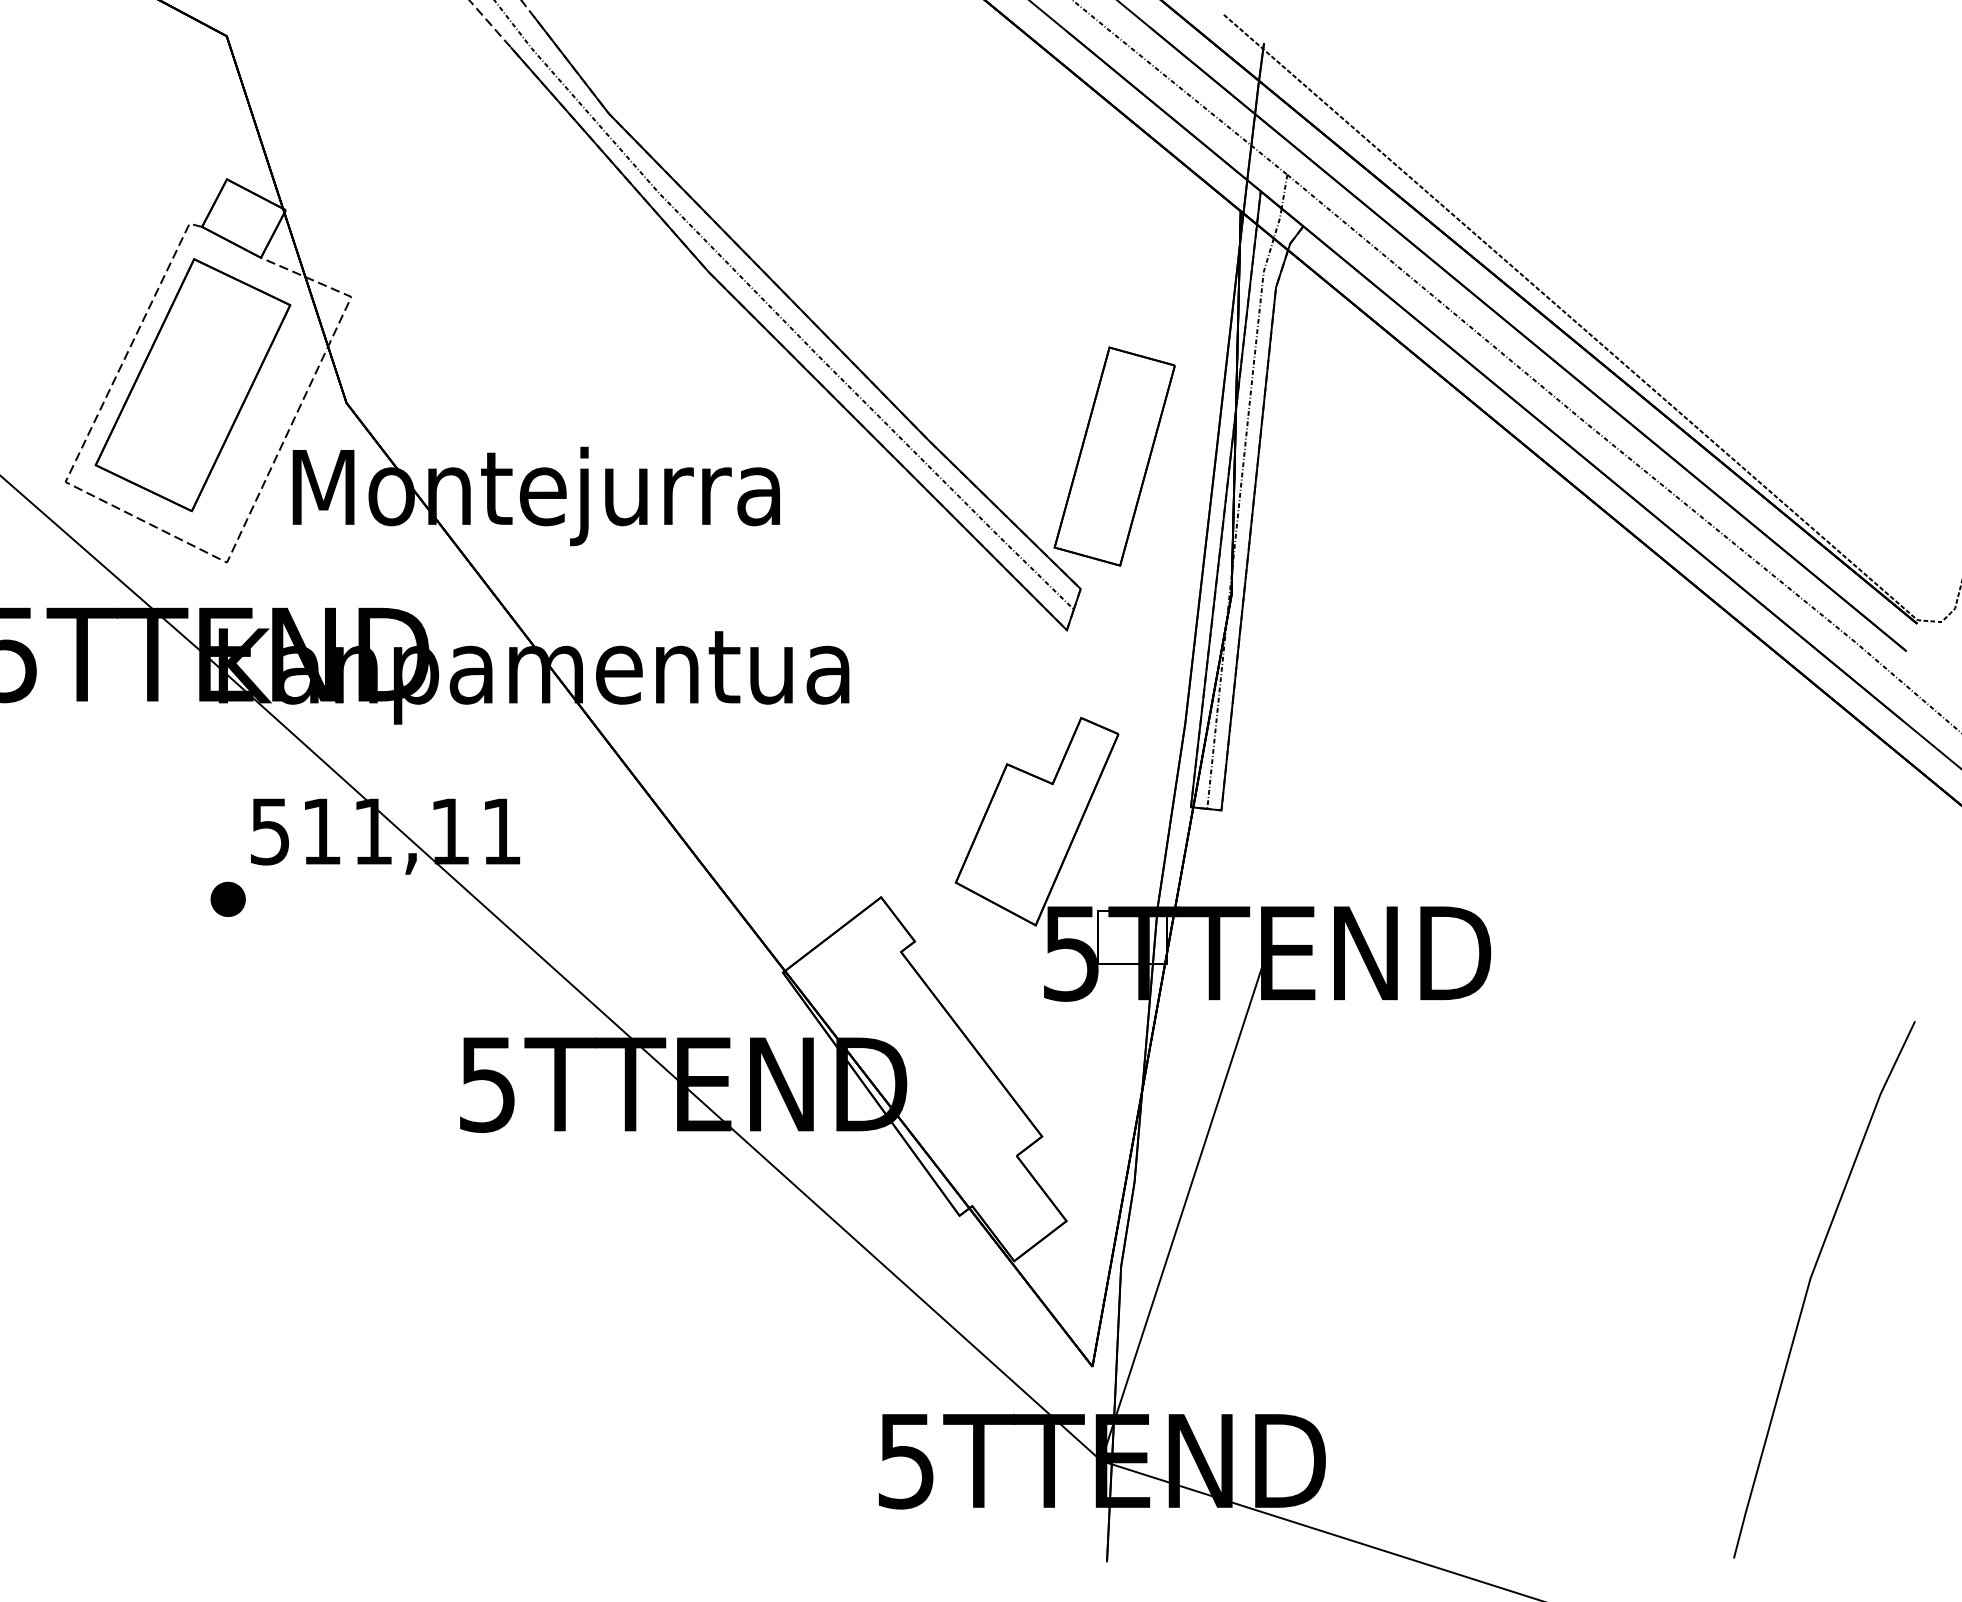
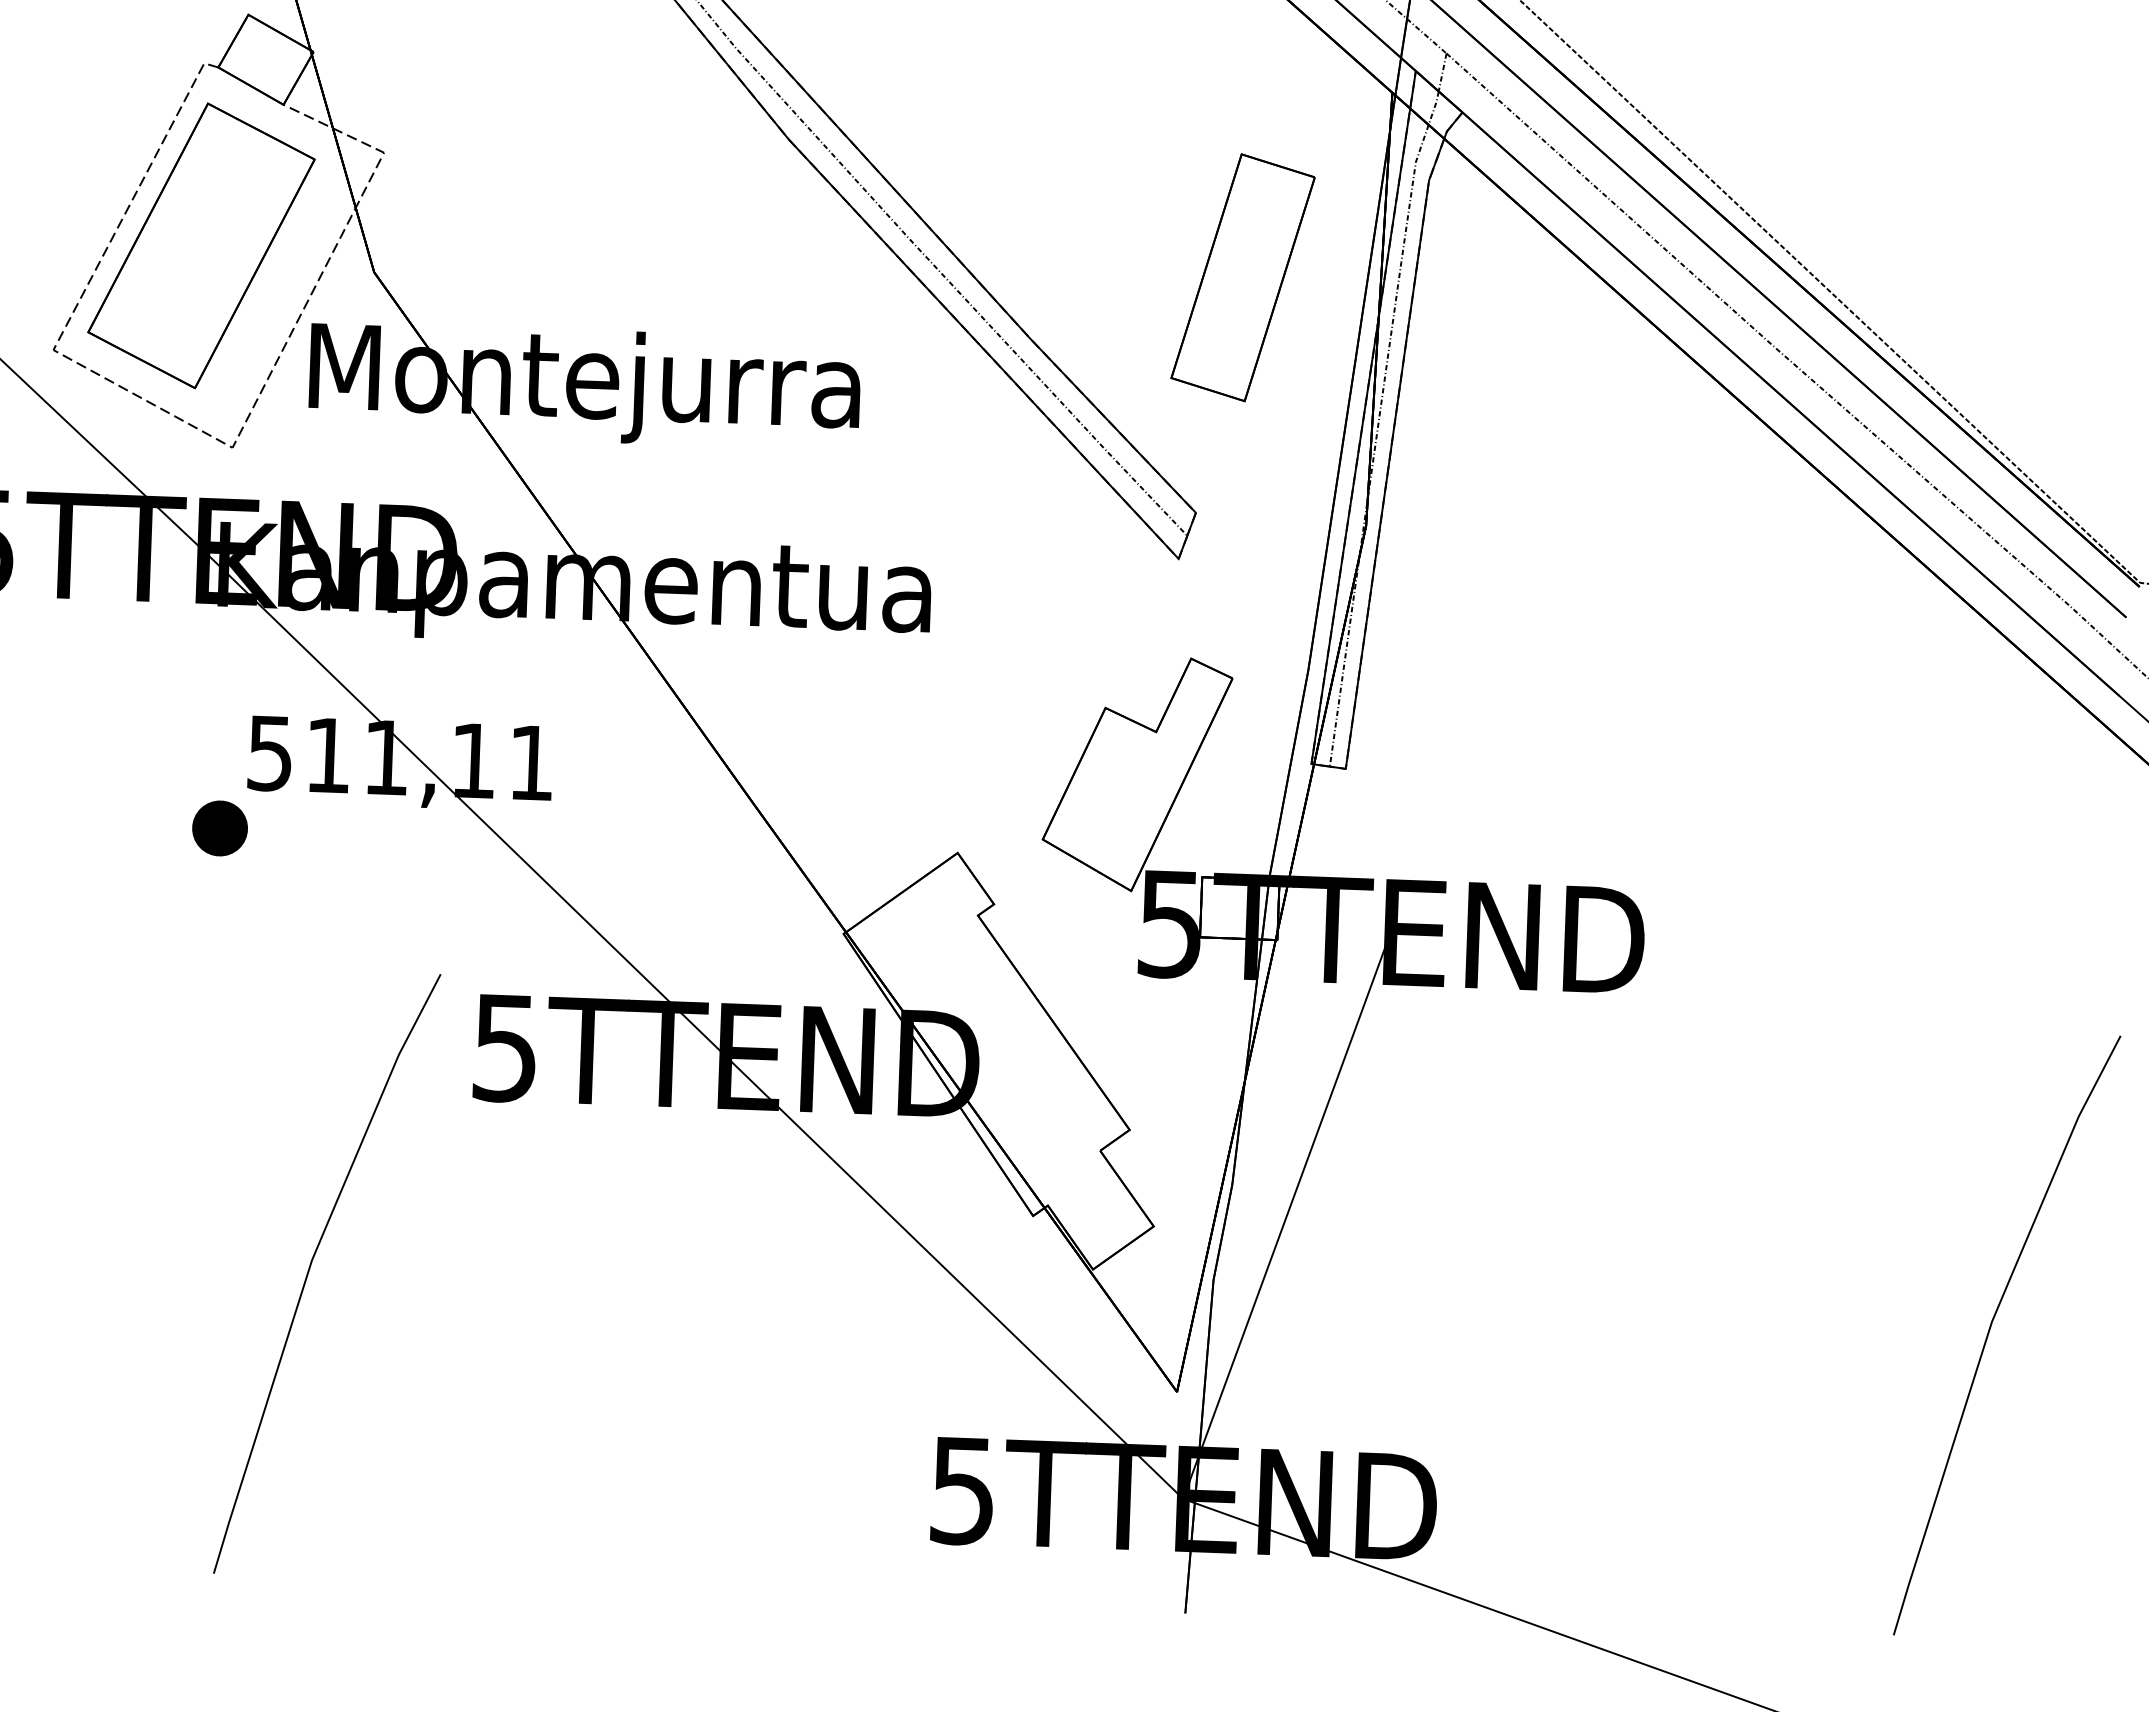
part: (1114, 456) -> (1242, 277), moved
part: (227, 898) -> (219, 827), size x1.4
curve: (323, 1283) -> (311, 1266), added

